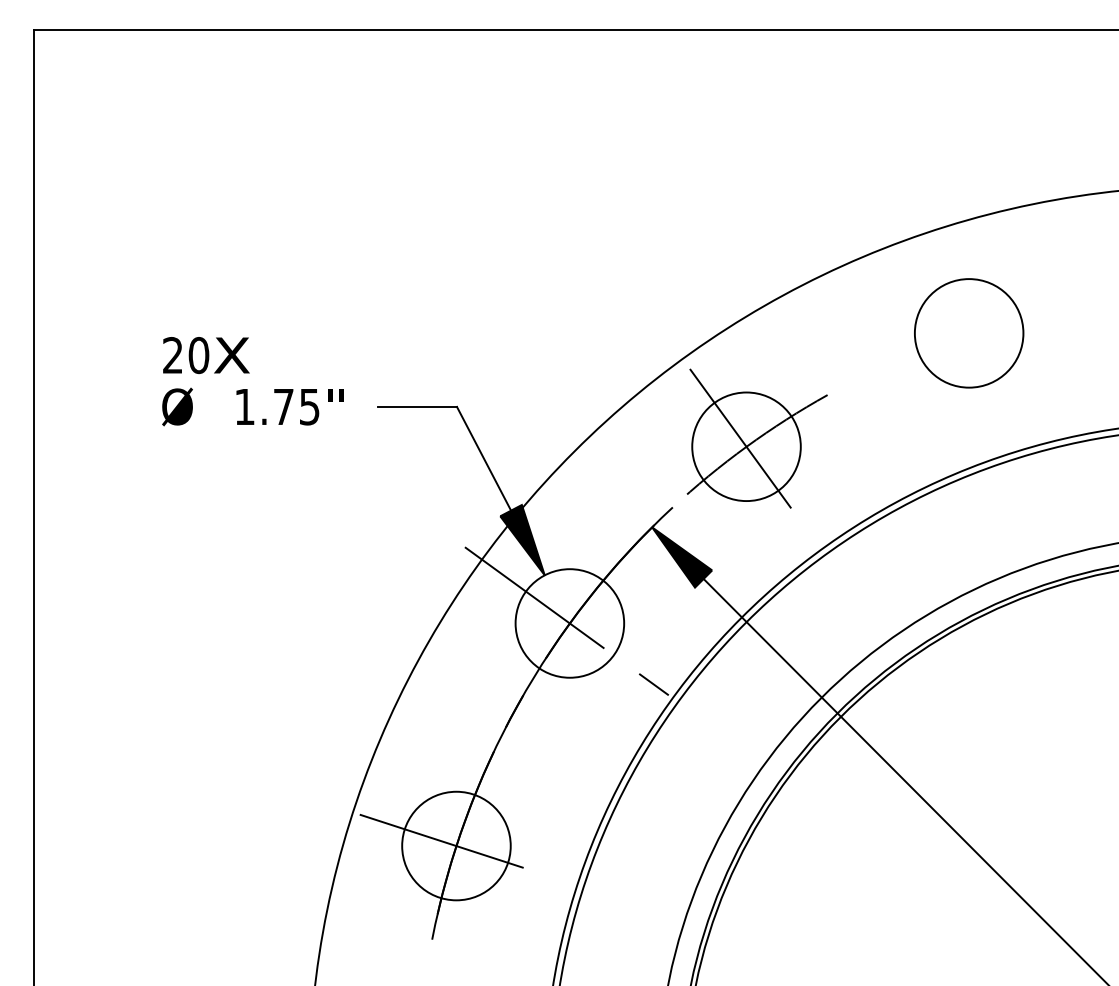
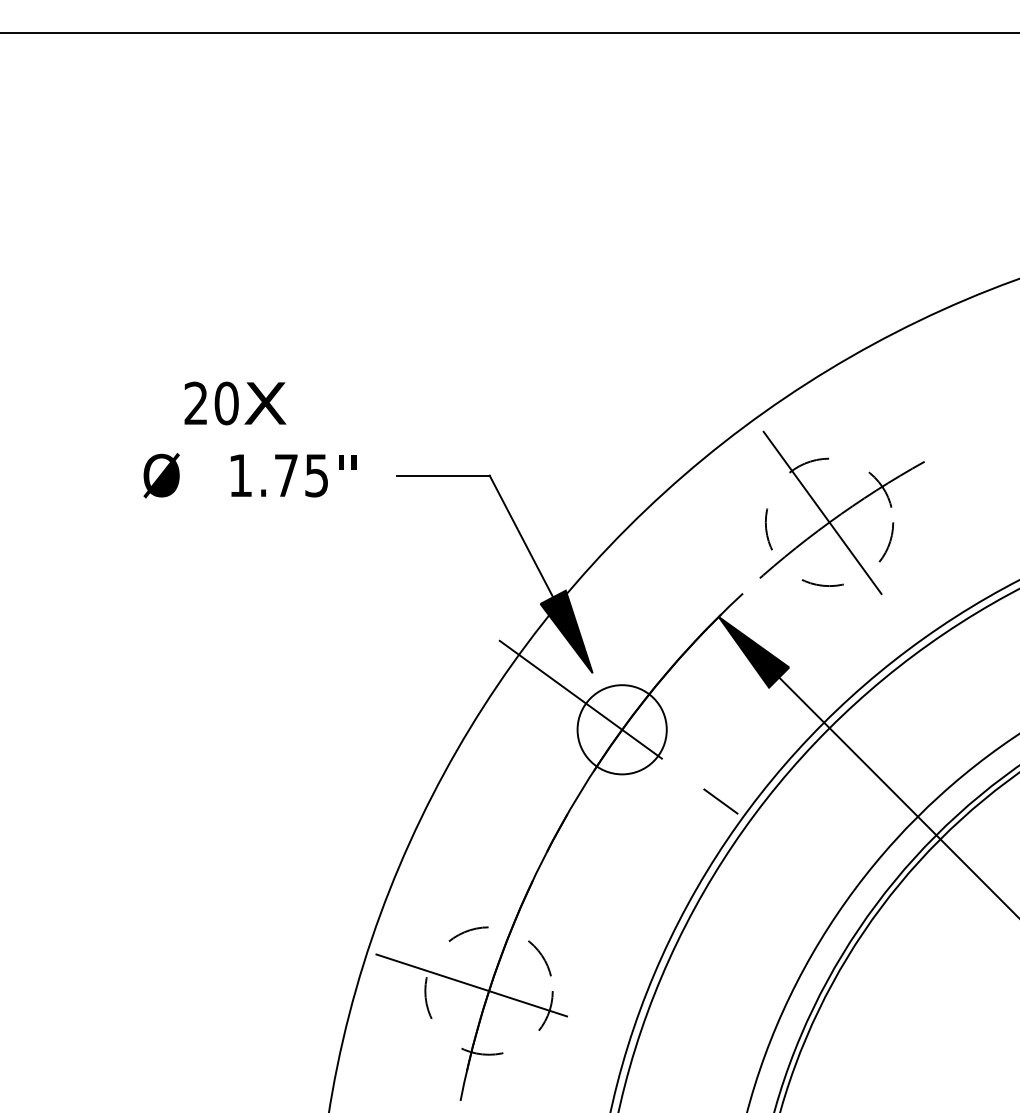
text: (206, 355) -> (235, 403), moved
circle: (746, 446) -> (829, 522), solid -> dashed
circle: (569, 623) -> (621, 729), size x0.7
circle: (456, 845) -> (489, 990), solid -> dashed

